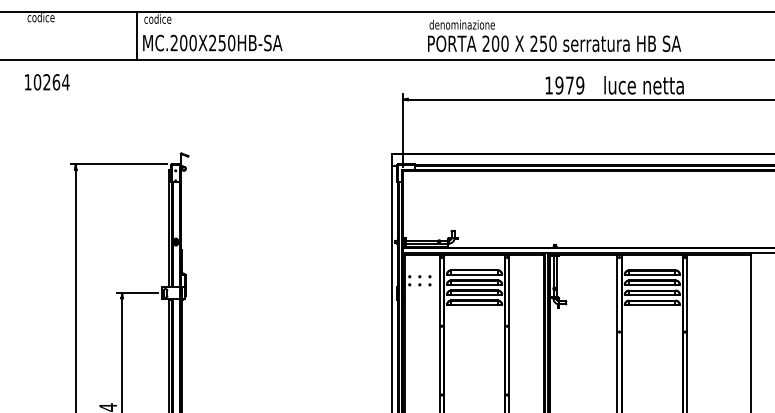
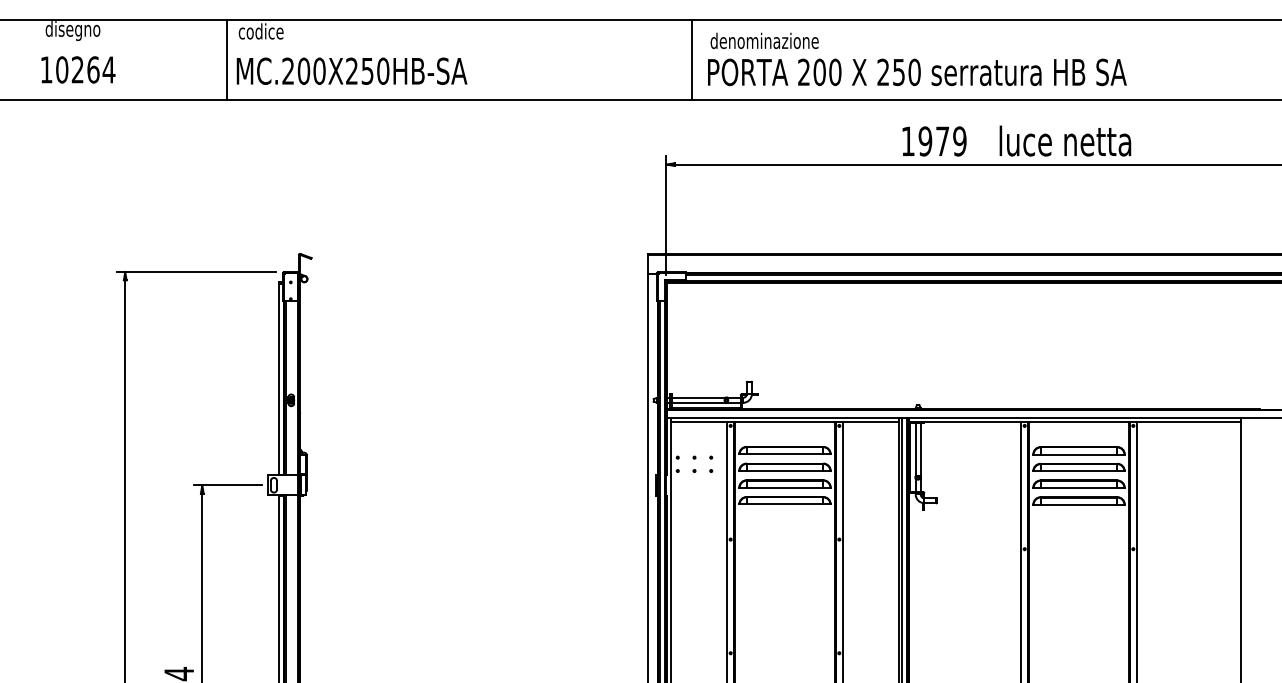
text: (44, 18) -> (73, 30), codice -> disegno
line: (418, 36) -> (692, 60), added
text: (47, 82) -> (78, 70), moved

